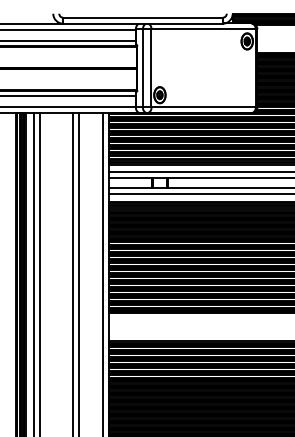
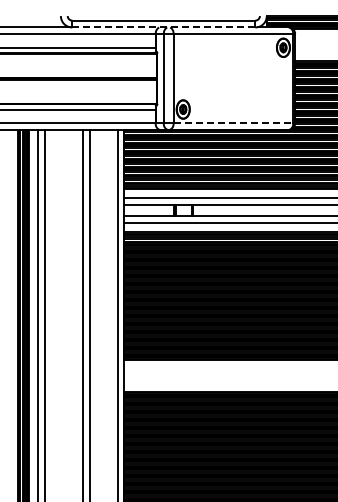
line: (142, 23) -> (163, 27), solid -> dashed
line: (203, 107) -> (233, 123), solid -> dashed

